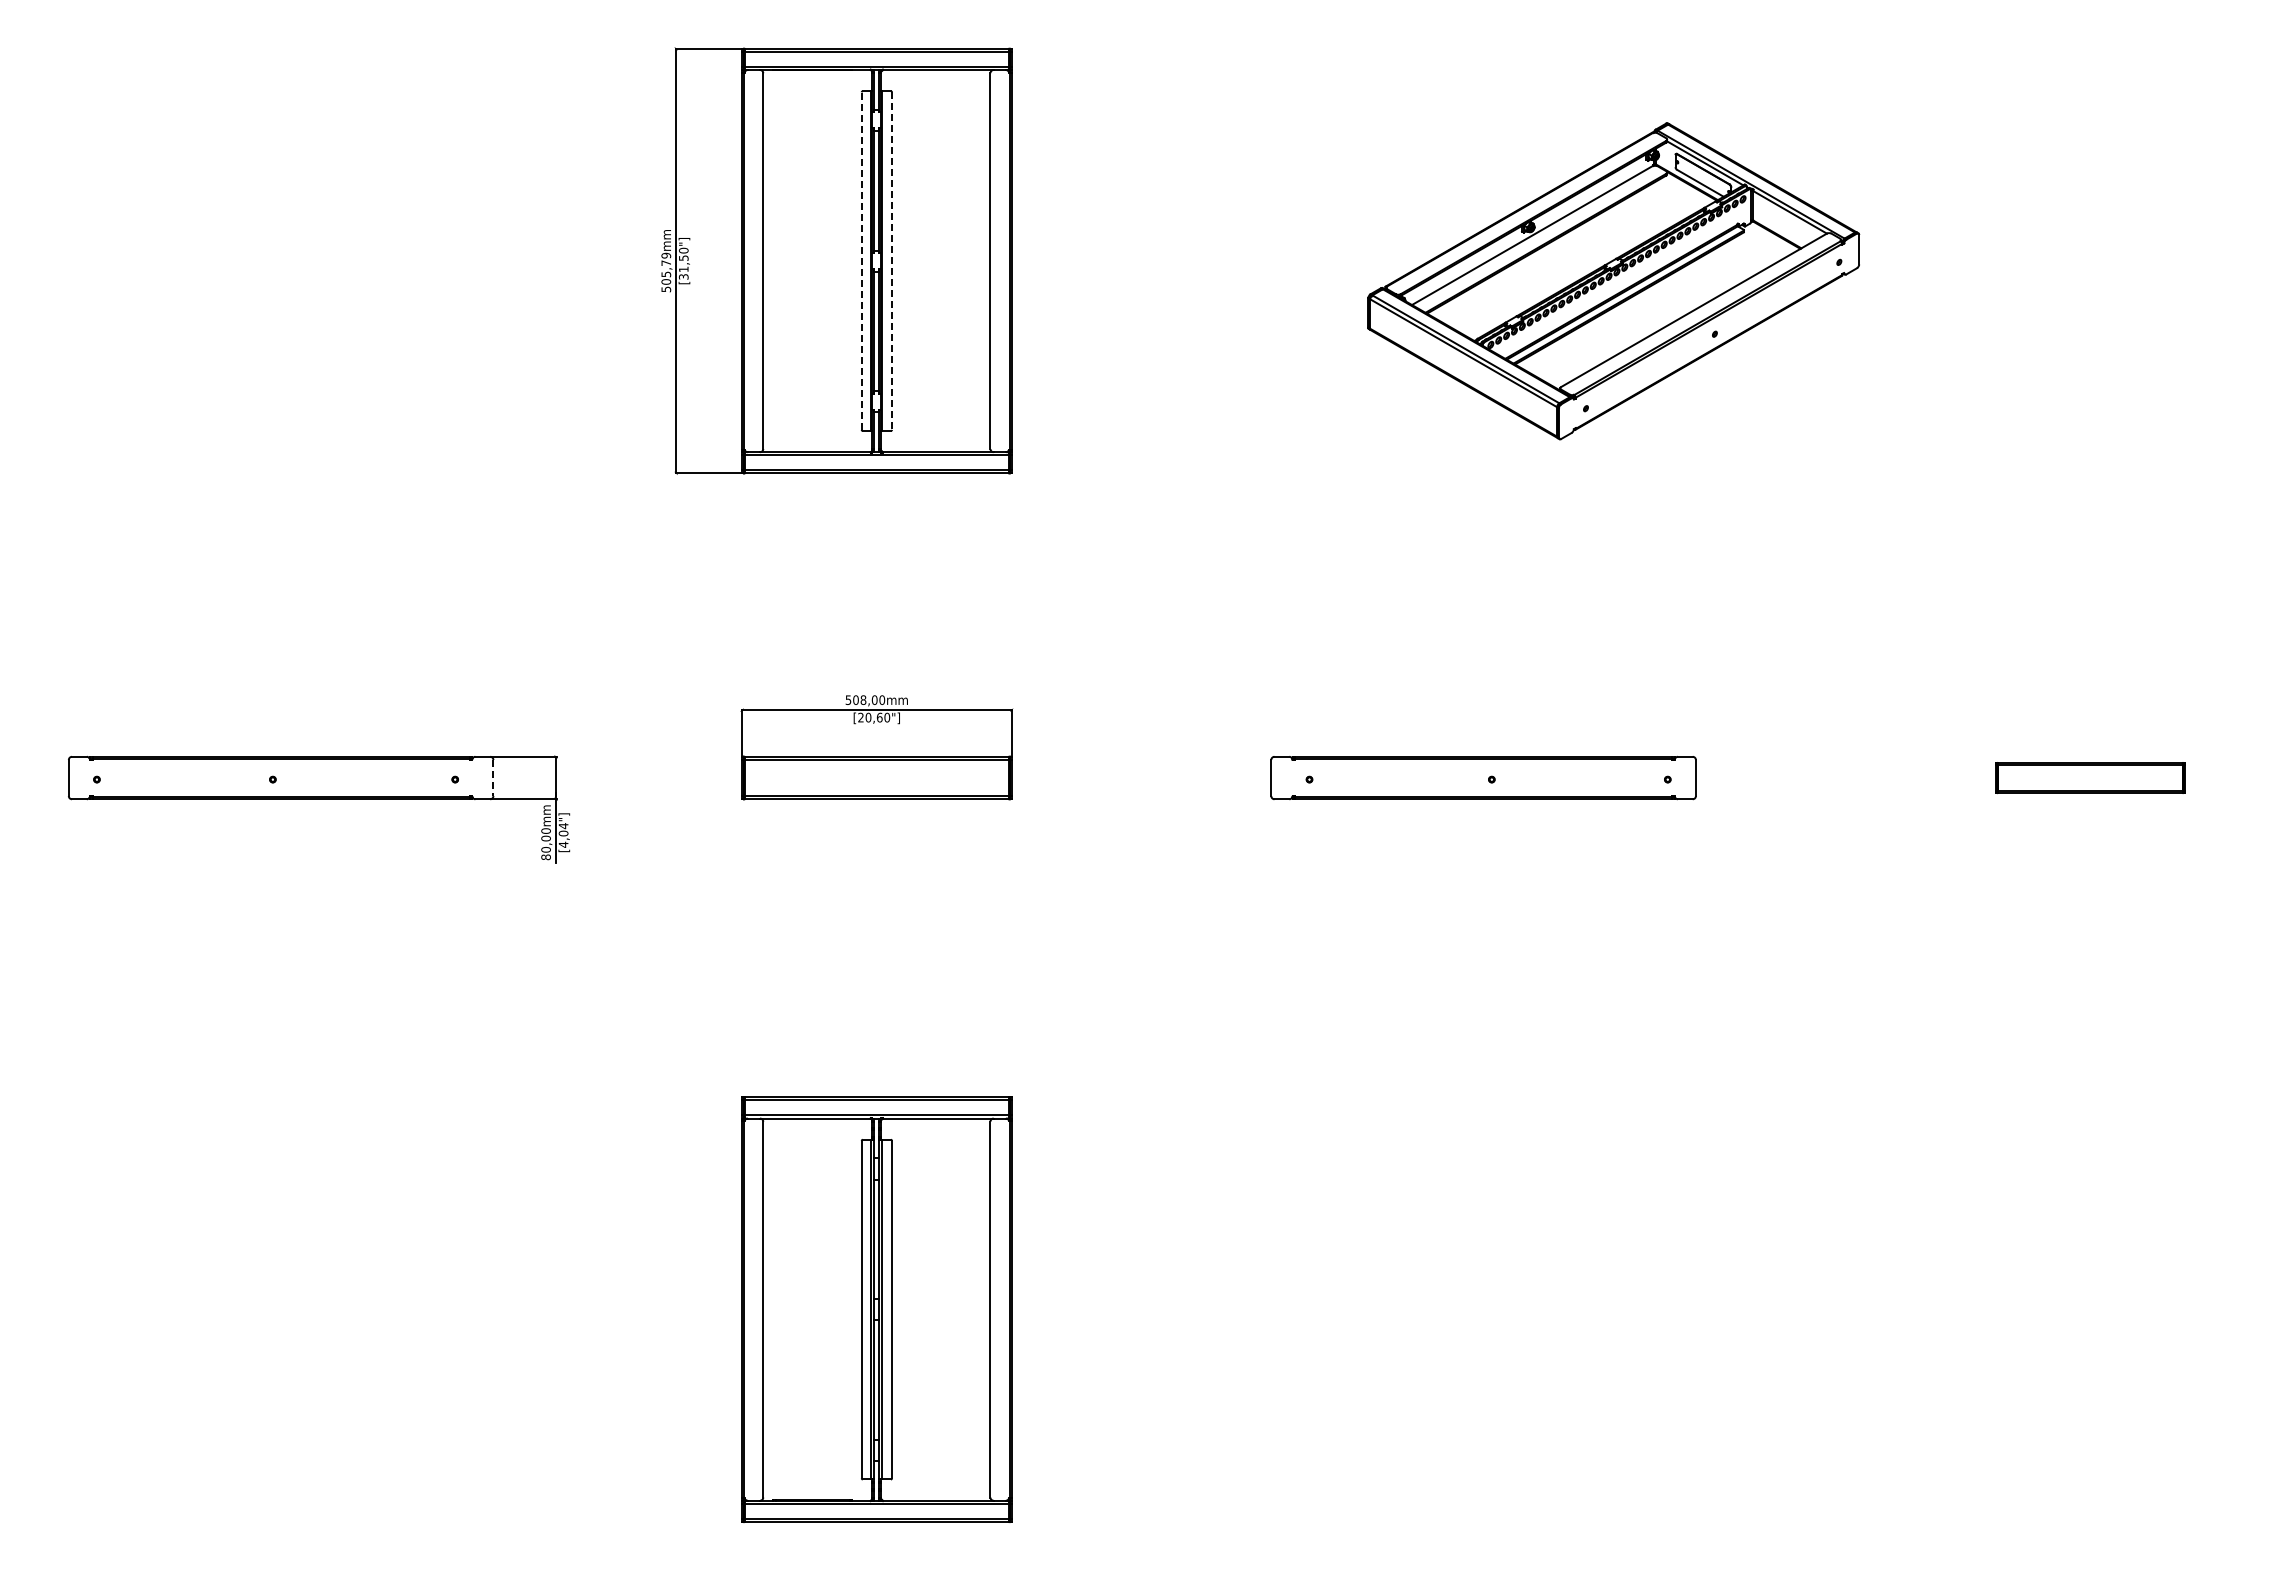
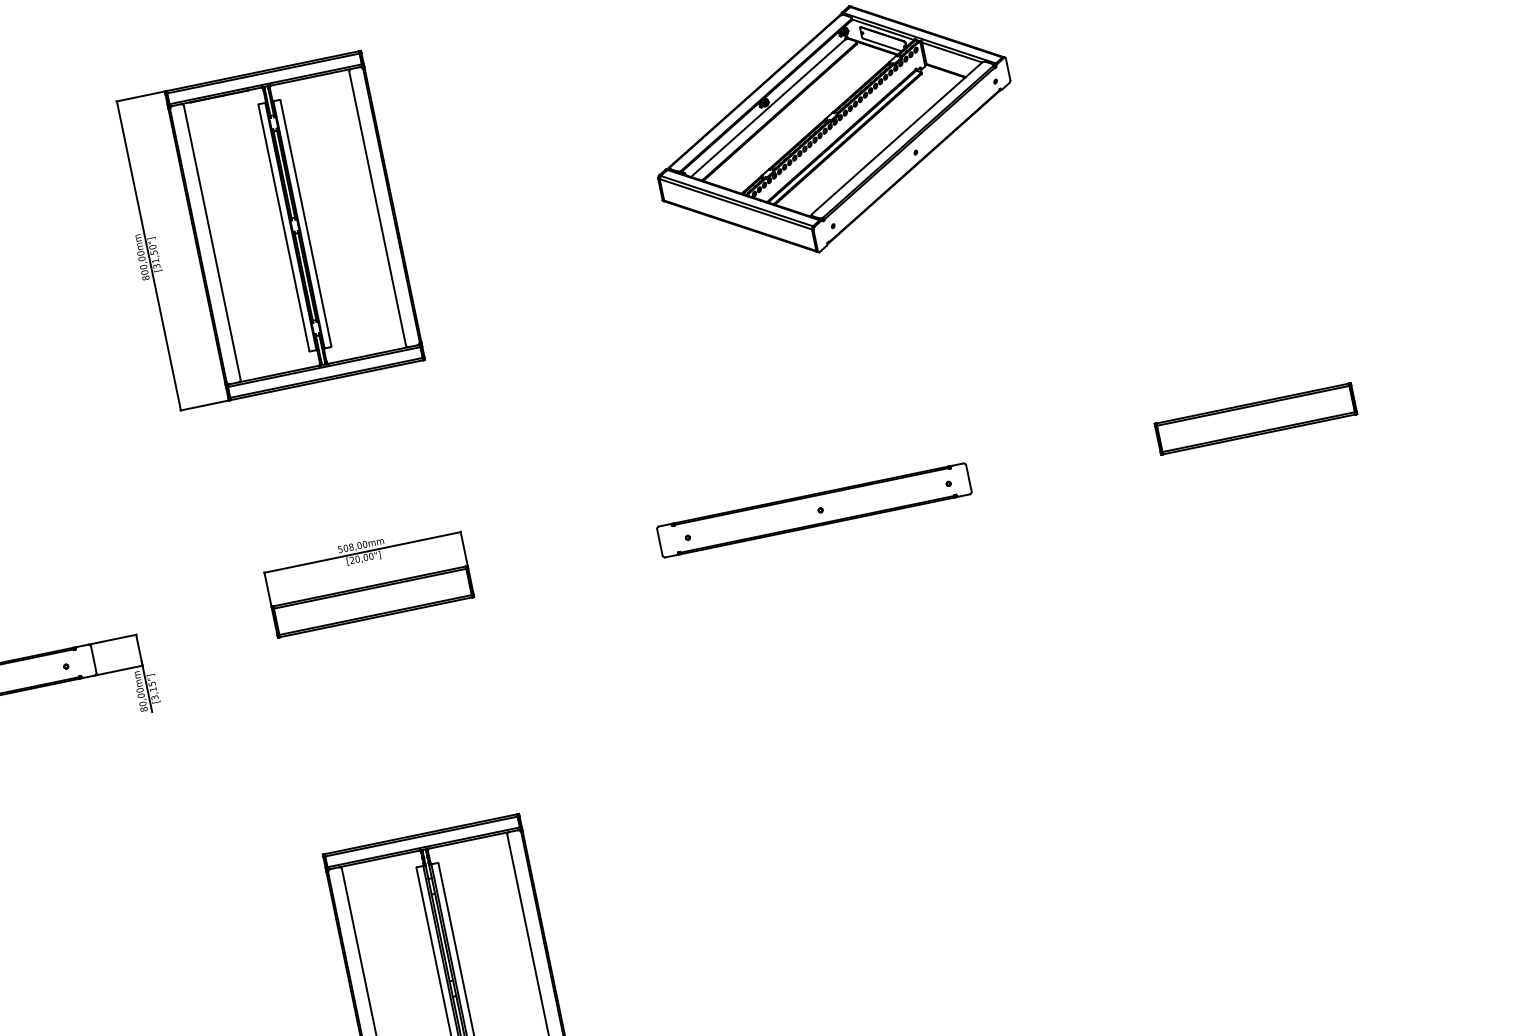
line: (861, 261) -> (283, 228), dashed -> solid
line: (892, 261) -> (306, 223), dashed -> solid
text: (666, 272) -> (143, 265), 505,79mm -> 800,00mm
text: (879, 717) -> (365, 557), [20,60"] -> [20,00"]
part: (2090, 777) -> (1255, 418), size x1.43
line: (493, 778) -> (93, 660), dashed -> solid
text: (563, 835) -> (153, 690), [4,04"] -> [3,15"]

